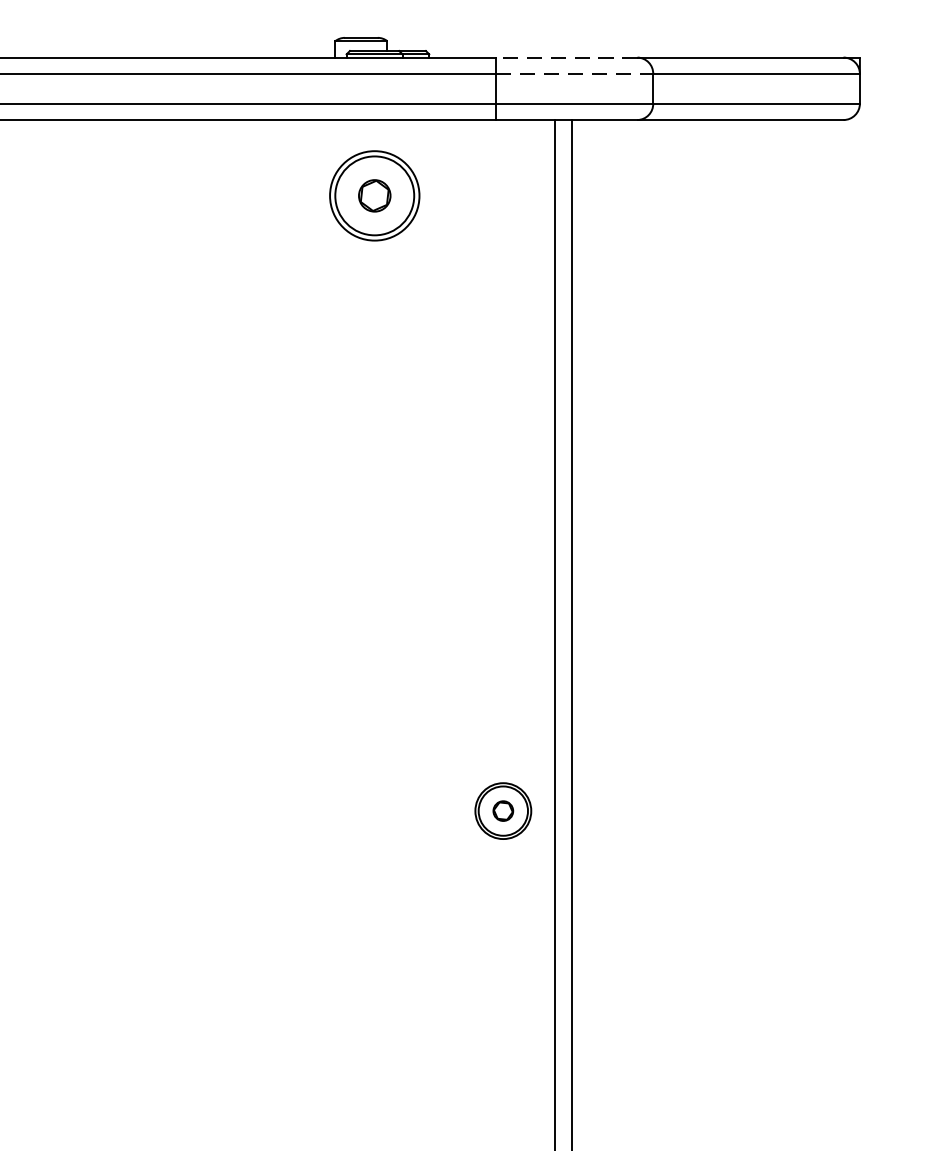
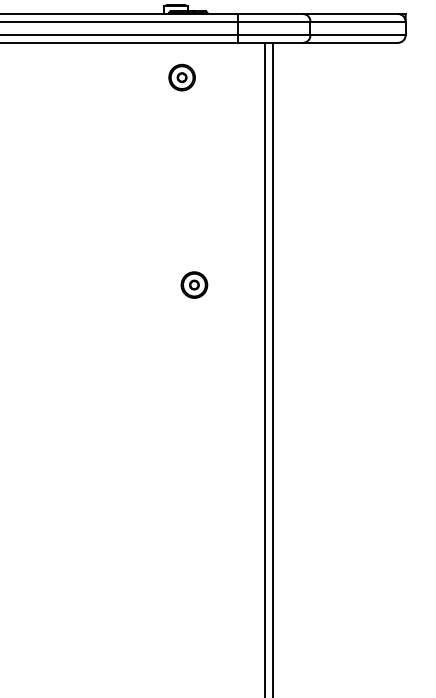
line: (566, 58) -> (270, 14), dashed -> solid
line: (575, 73) -> (274, 21), dashed -> solid
part: (373, 195) -> (181, 77), size x0.62
part: (503, 809) -> (194, 284), moved

